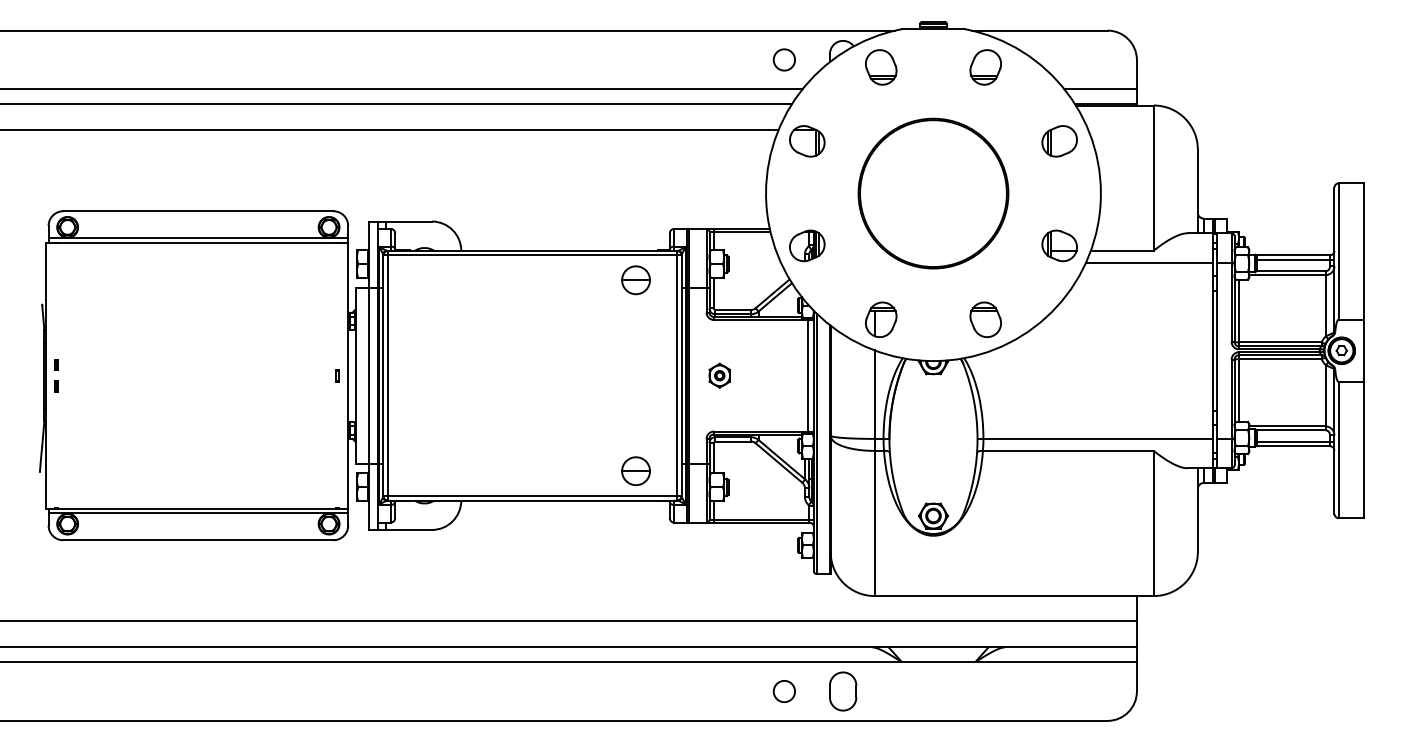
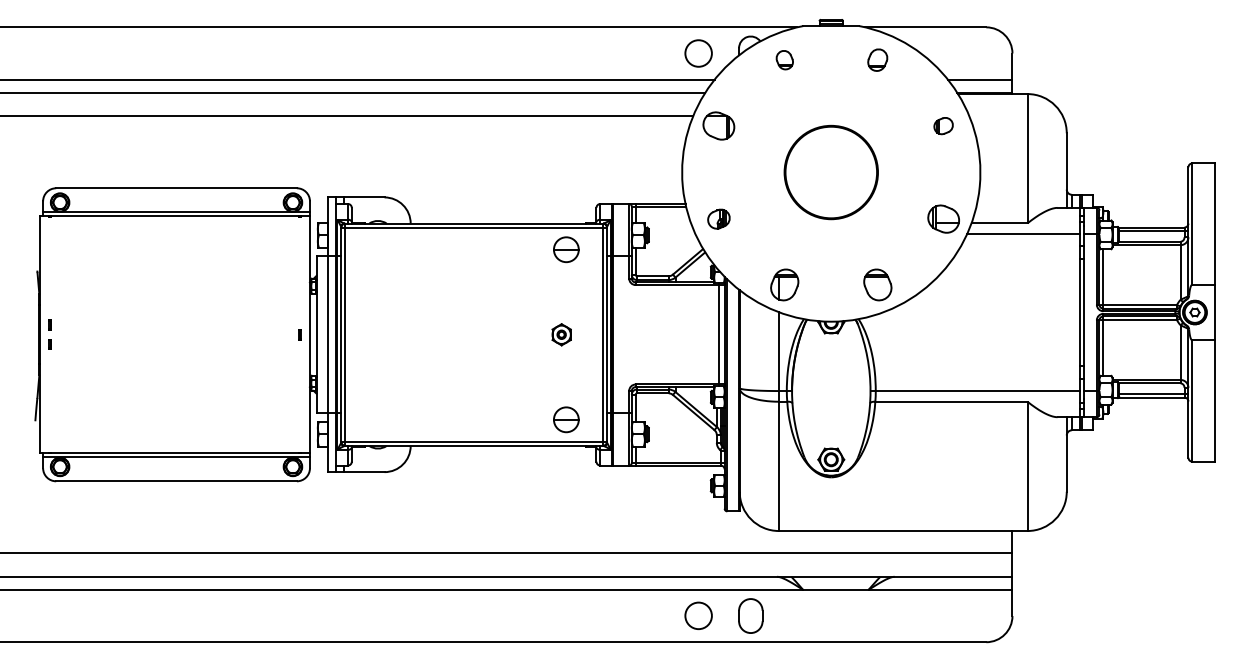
circle: (783, 59) -> (697, 53), size x1.4
part: (881, 67) -> (784, 60), size x0.6
part: (985, 67) -> (877, 60), size x0.7
part: (1059, 141) -> (943, 126), size x0.6
part: (933, 193) -> (831, 172), size x0.7
part: (807, 245) -> (719, 218), size x0.7
part: (719, 375) -> (561, 334), moved
circle: (783, 691) -> (697, 616), size x1.4

